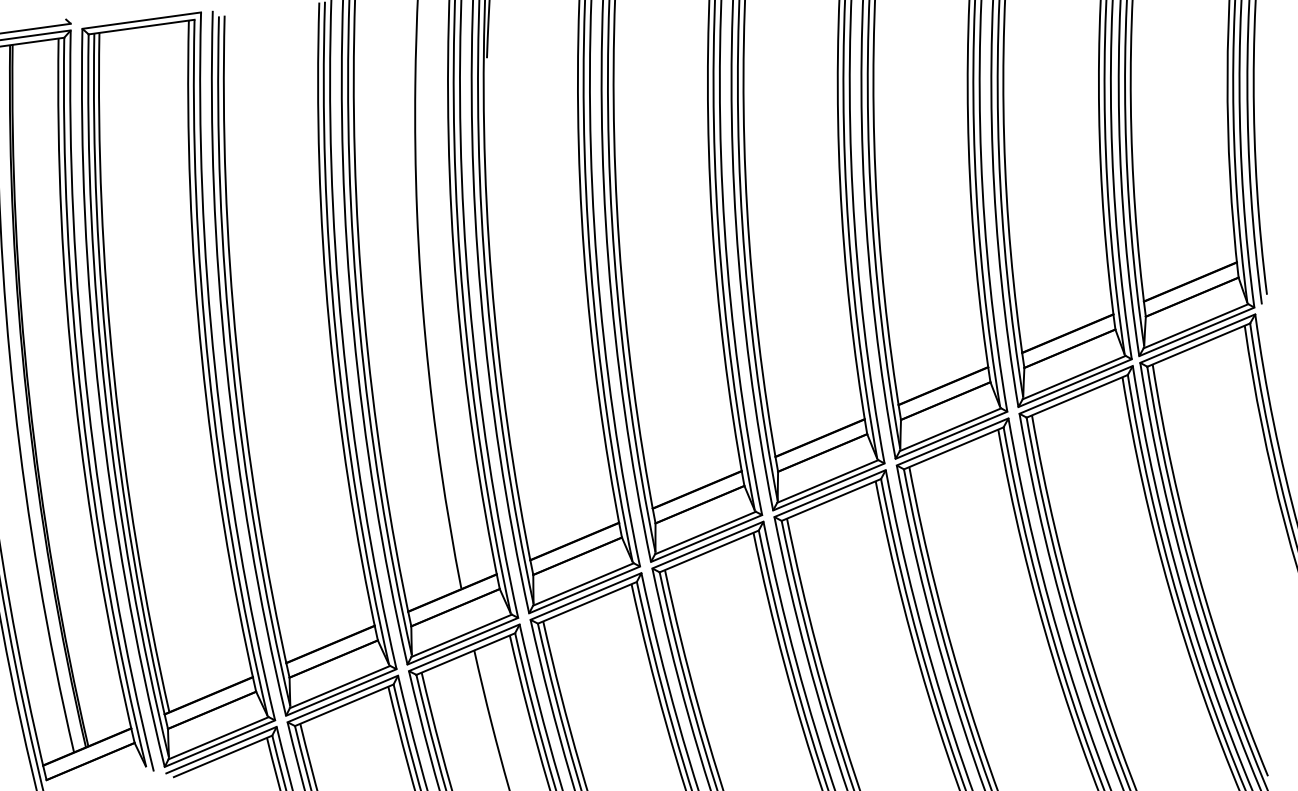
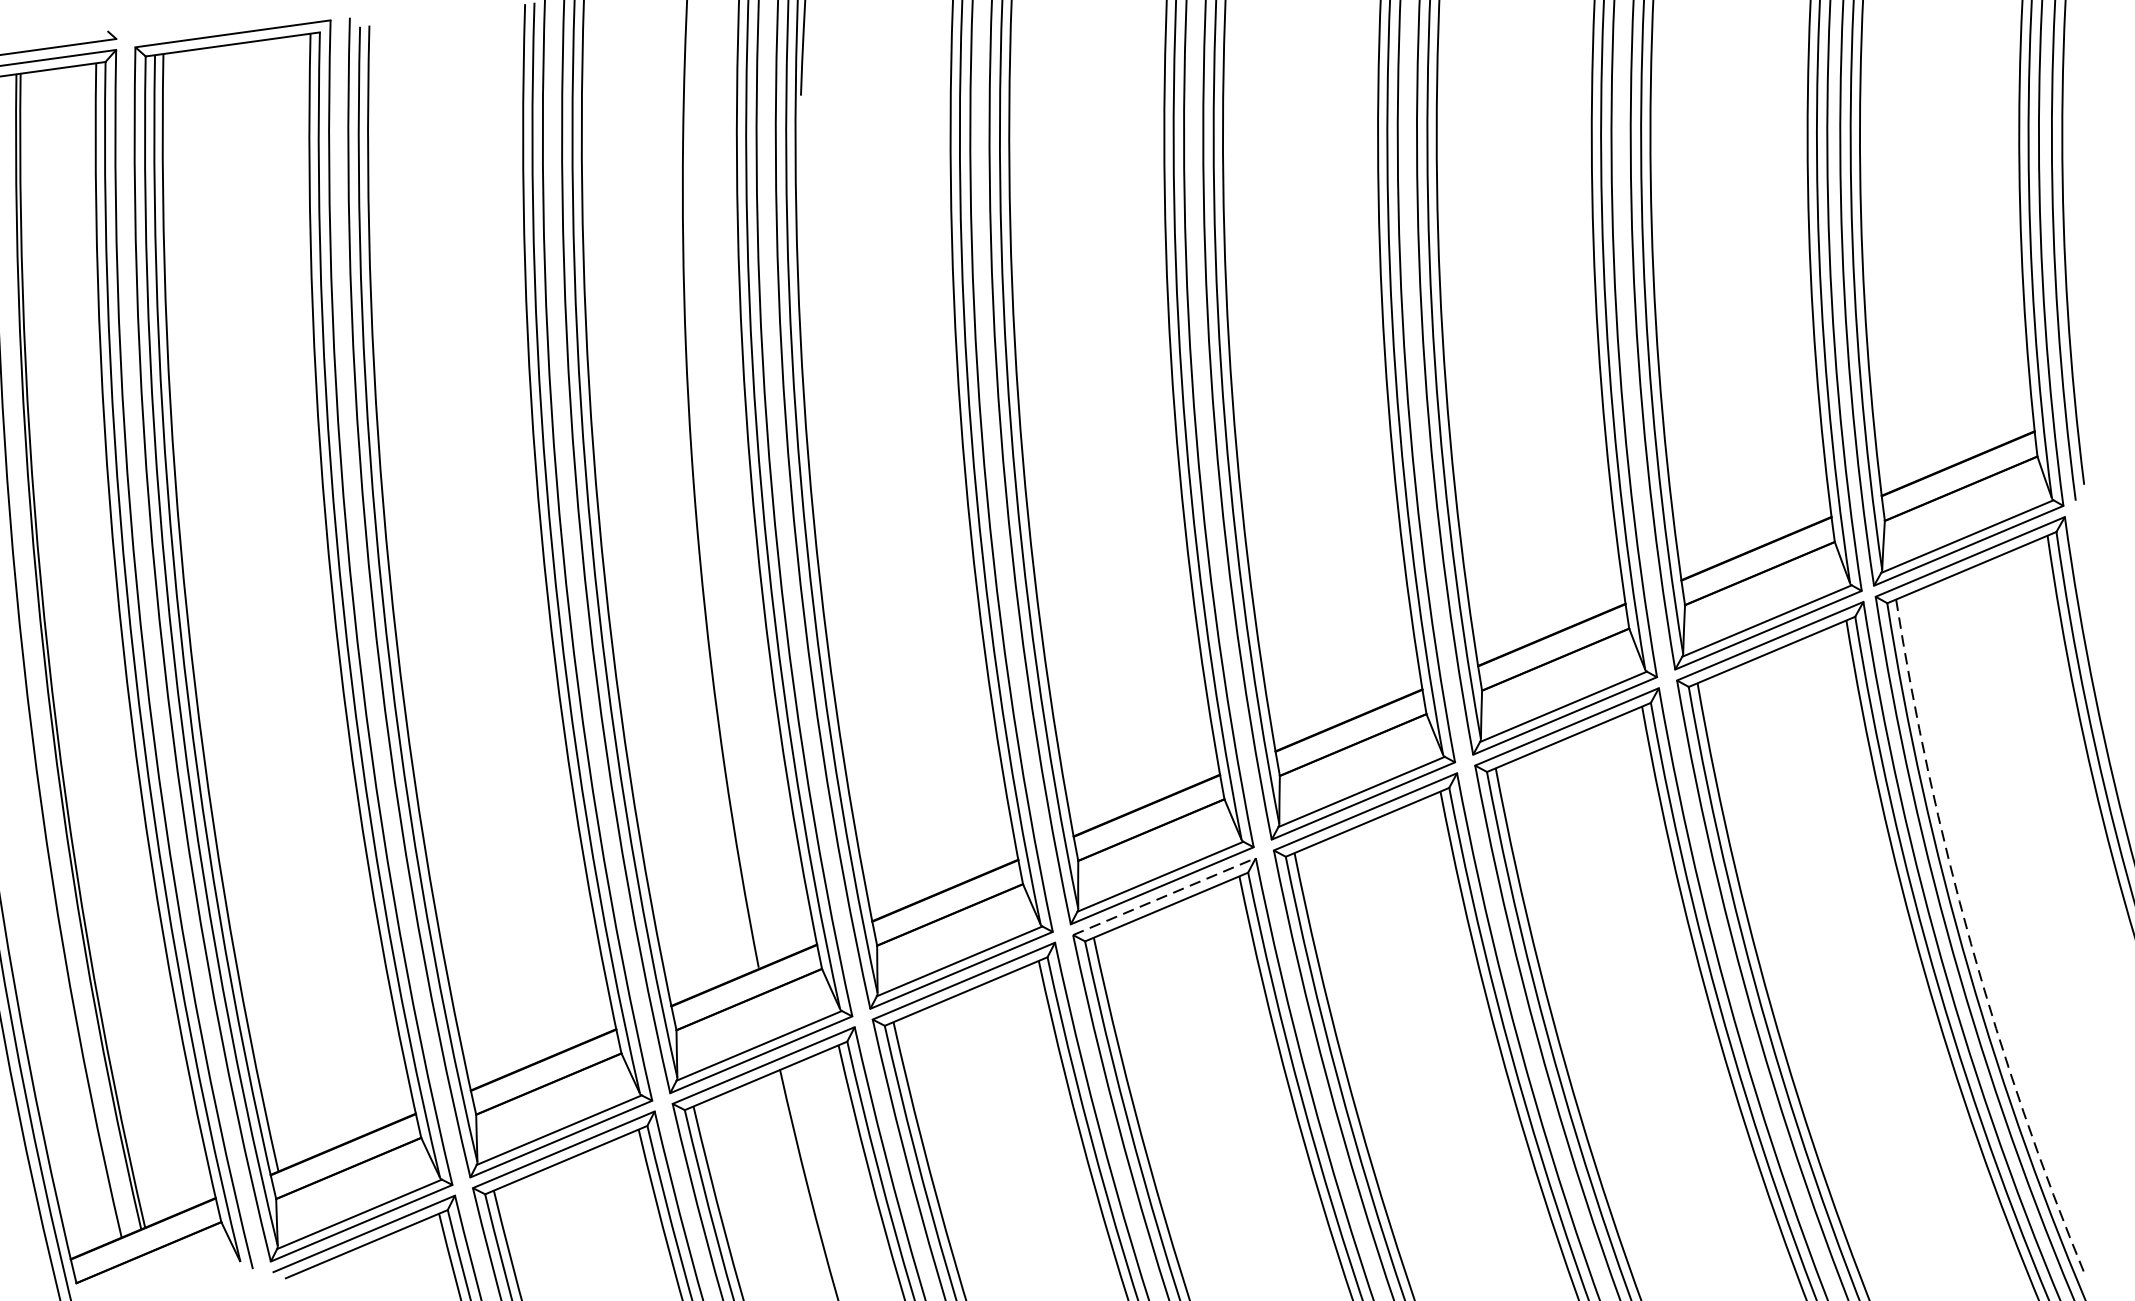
line: (708, 544) -> (1165, 895), solid -> dashed
arc: (1198, 573) -> (1971, 943), solid -> dashed

